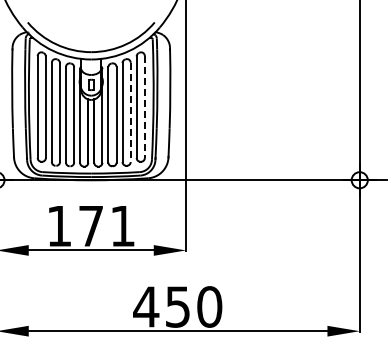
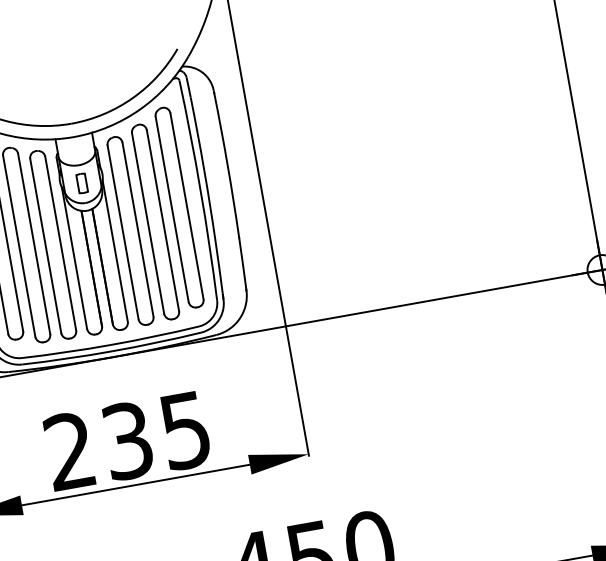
line: (144, 107) -> (186, 207), dashed -> solid
line: (130, 112) -> (162, 220), dashed -> solid
text: (90, 226) -> (126, 441), 171 -> 235

